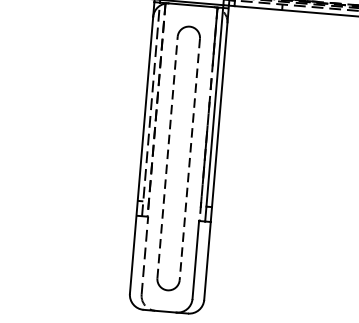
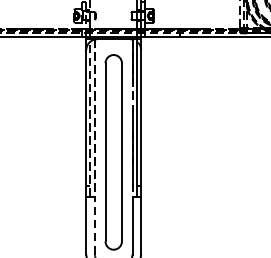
line: (167, 156) -> (105, 151), dashed -> solid
line: (189, 159) -> (121, 152), dashed -> solid

